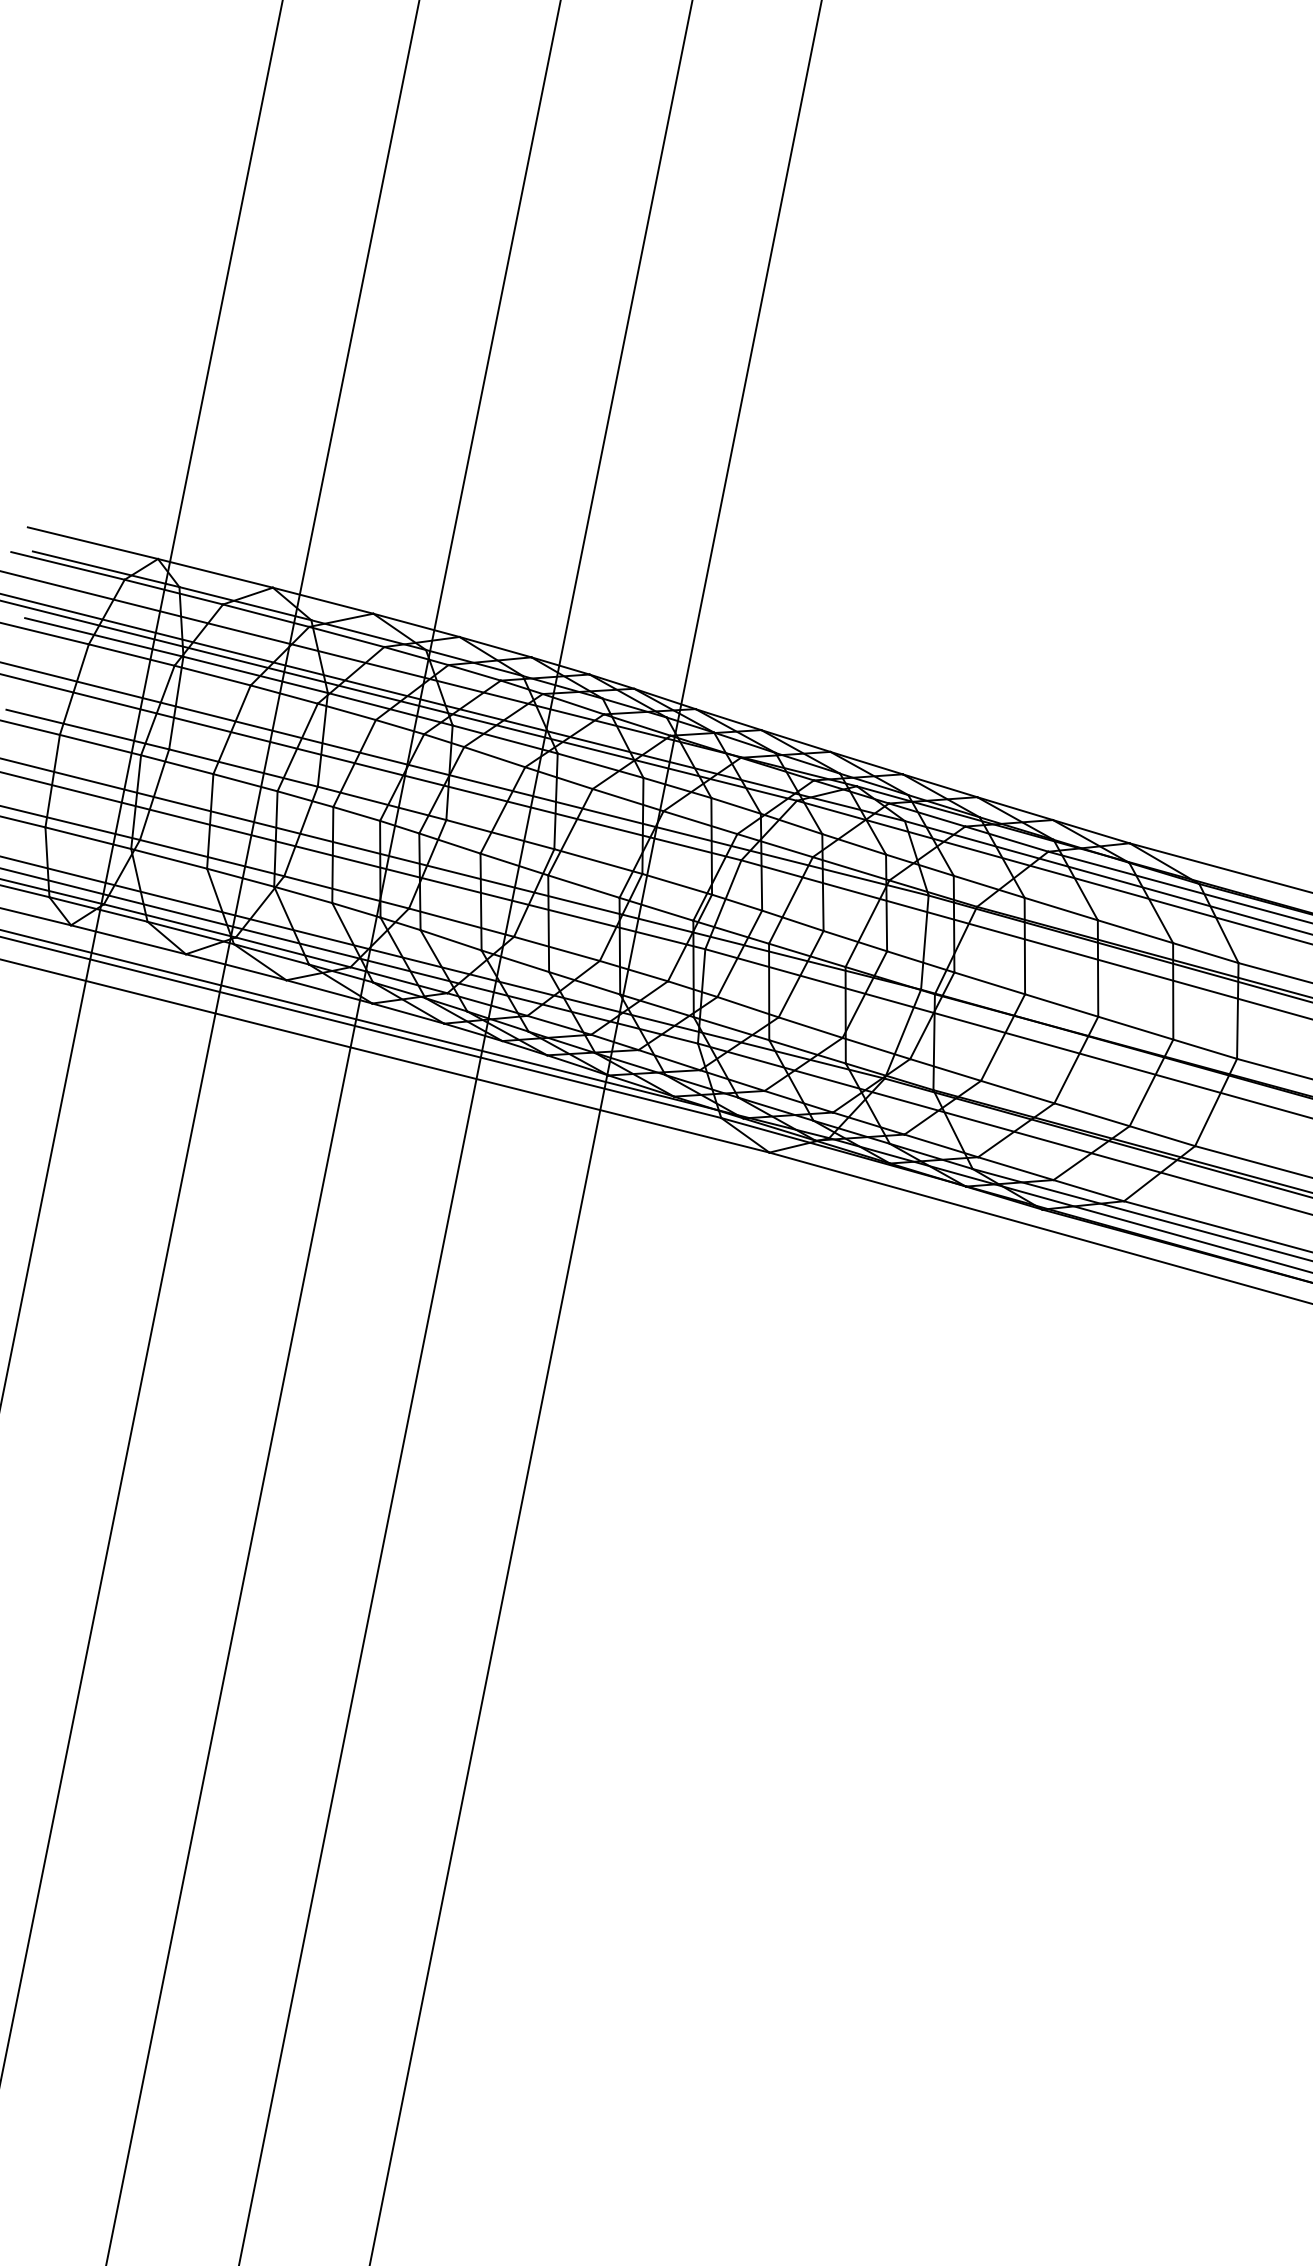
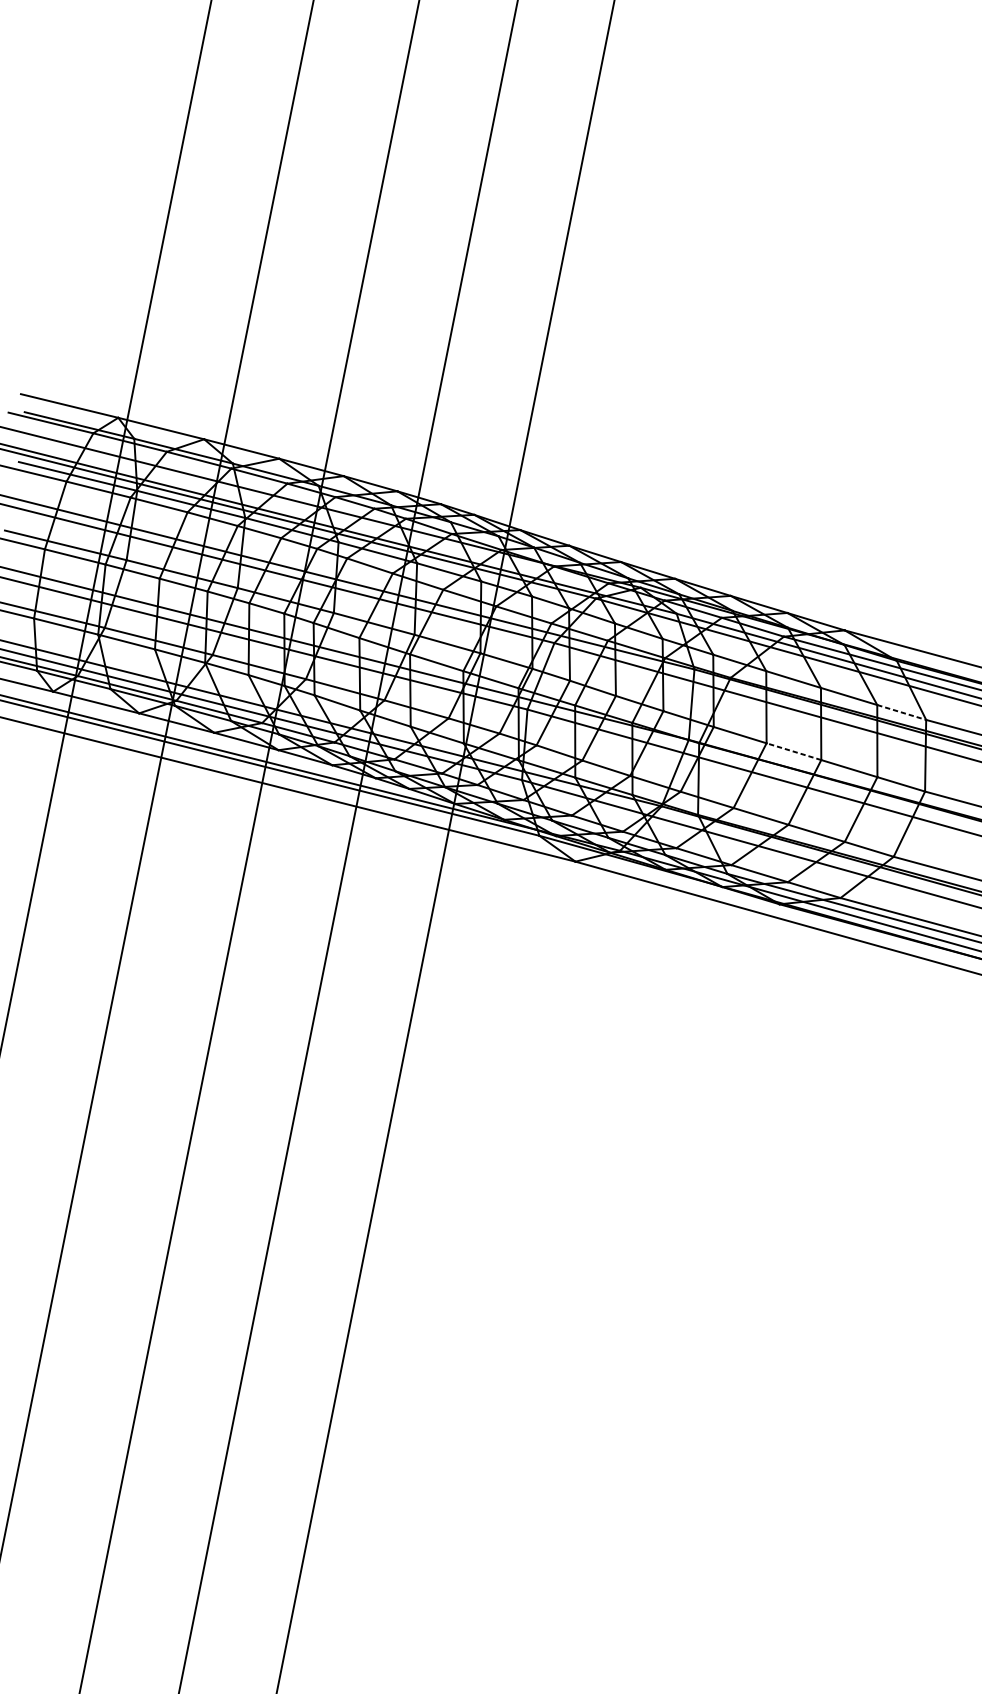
line: (1206, 953) -> (902, 712), solid -> dashed
line: (1061, 1005) -> (793, 751), solid -> dashed

